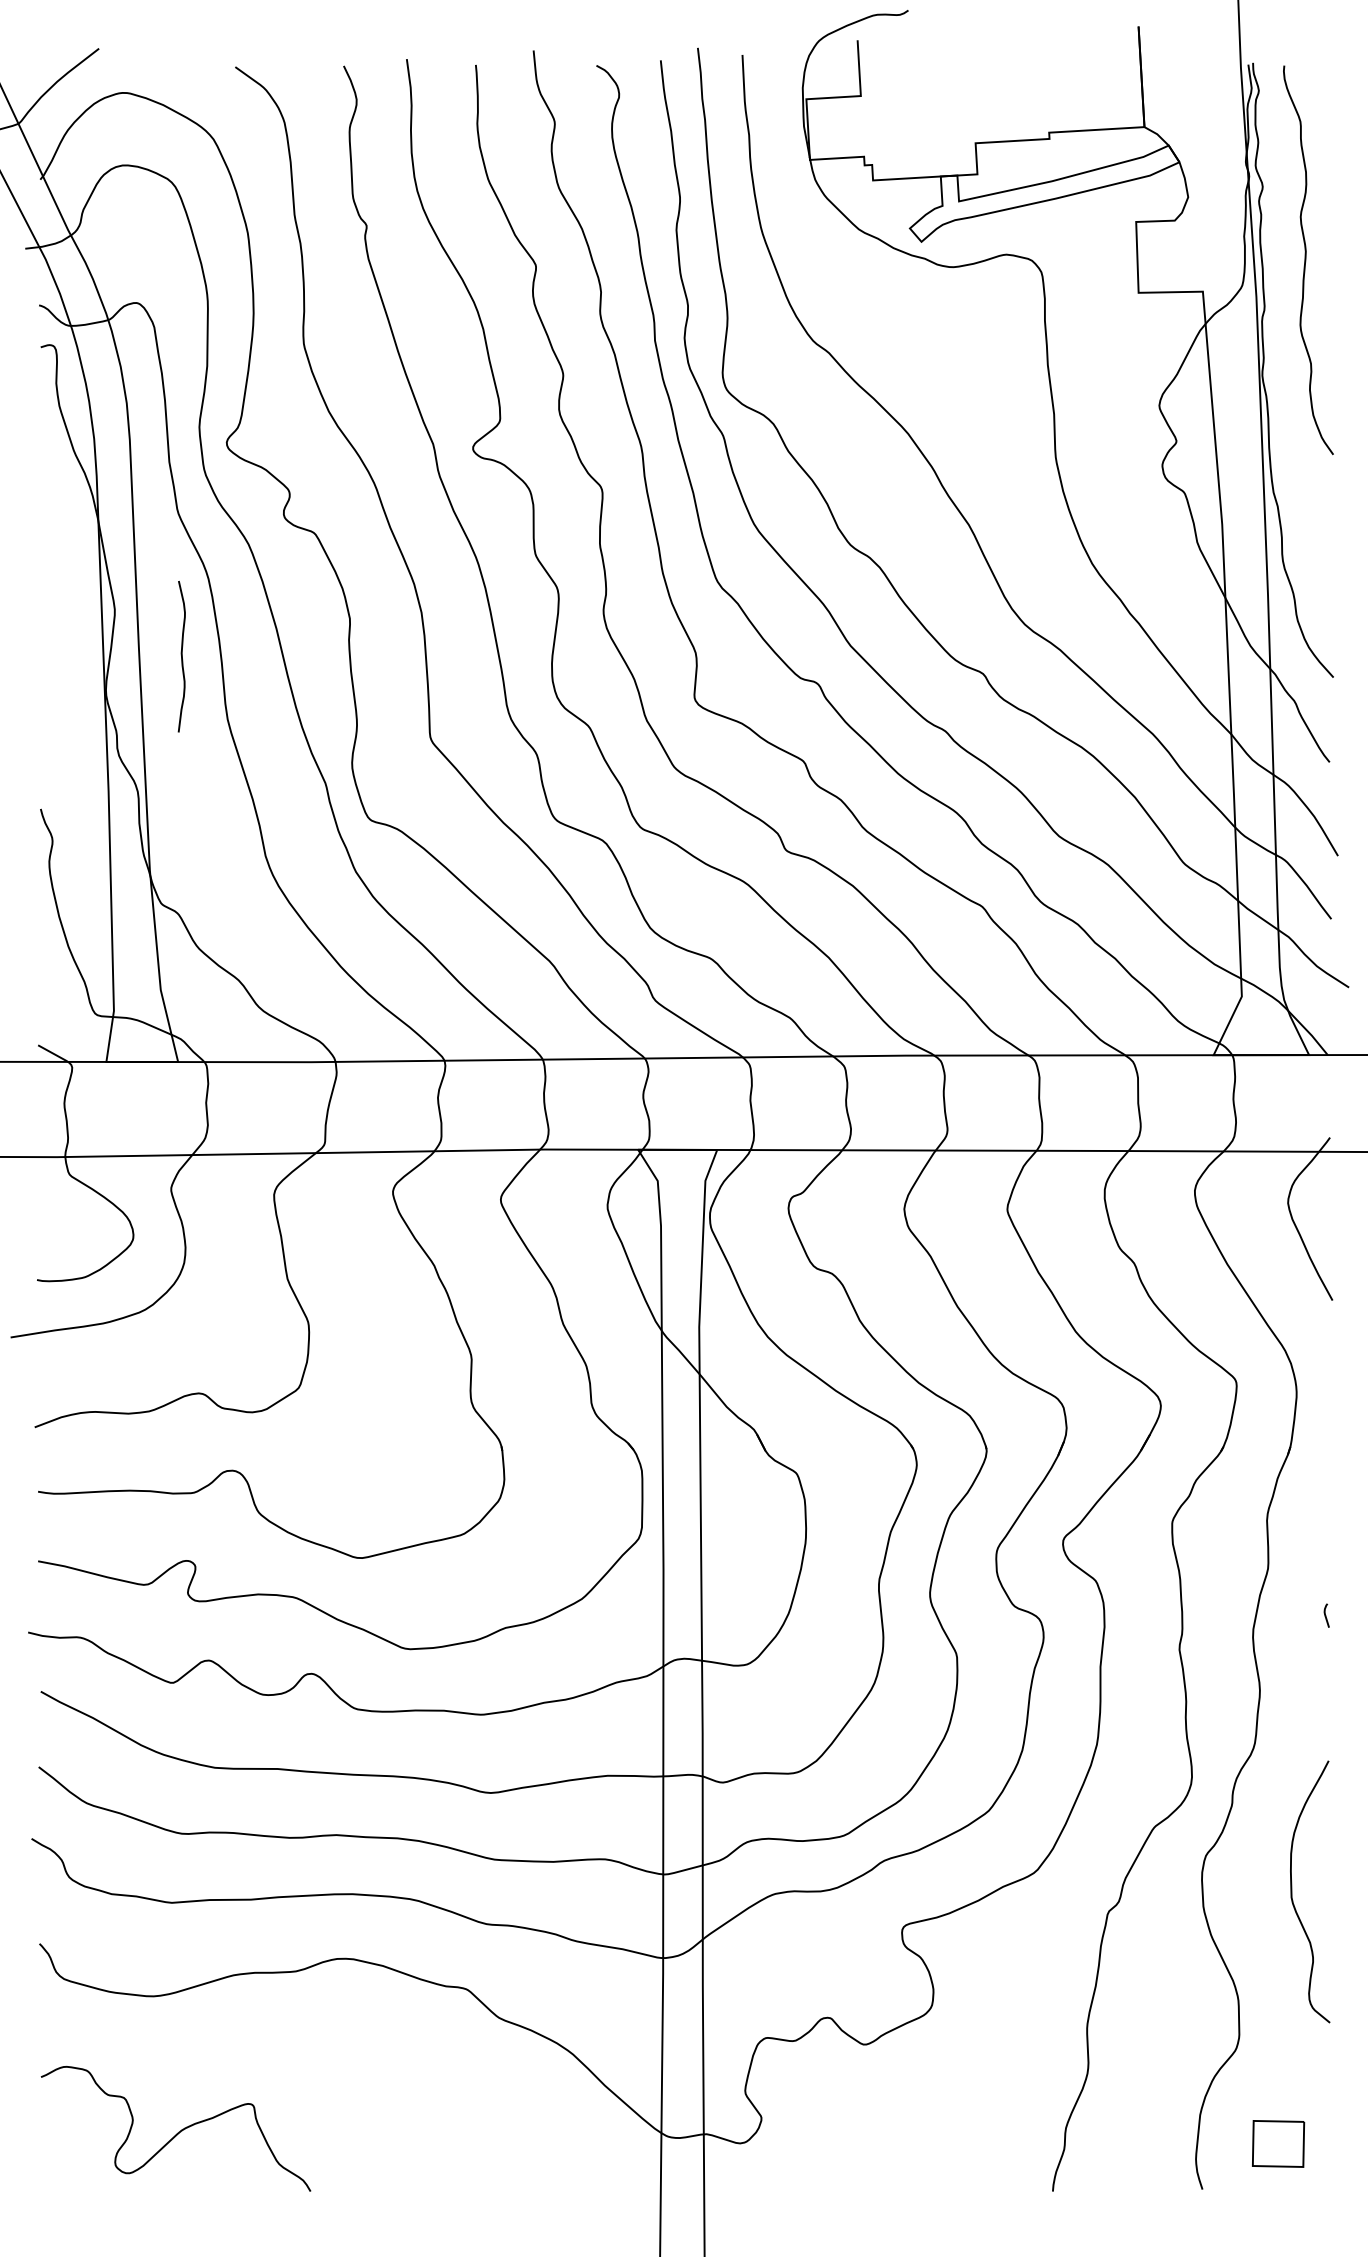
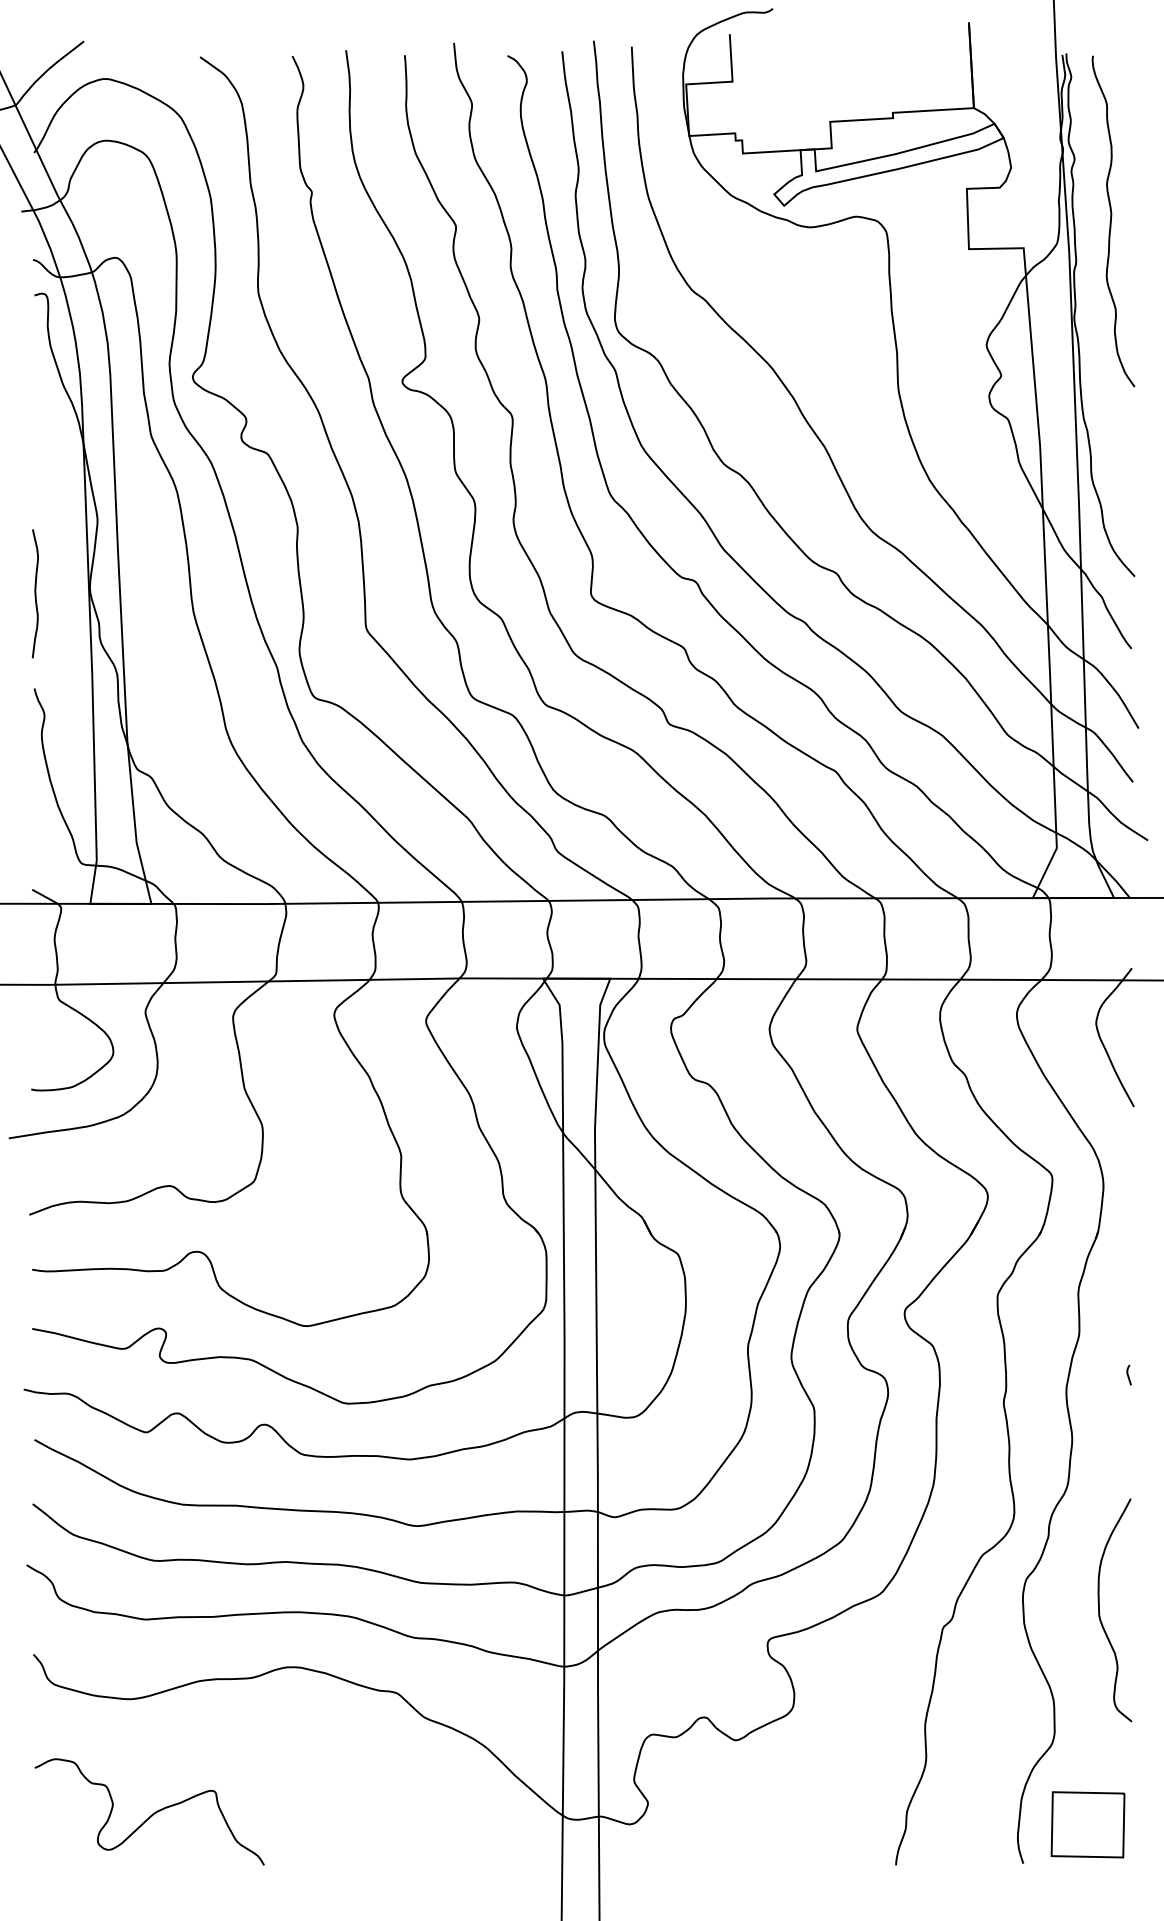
curve: (181, 656) -> (35, 593), moved
part: (1278, 2143) -> (1088, 1824), size x1.67

